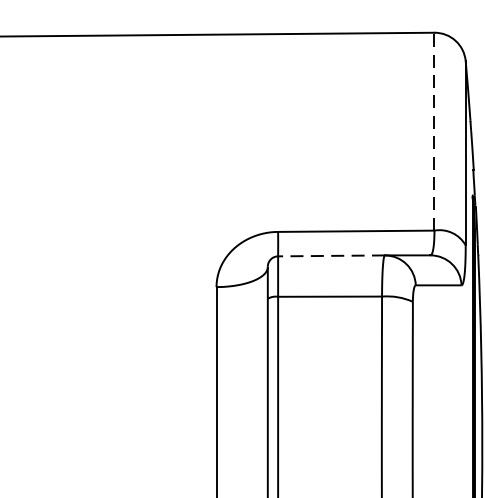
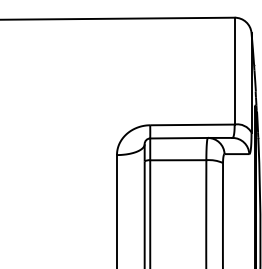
line: (434, 130) -> (234, 70), dashed -> solid
line: (332, 256) -> (179, 138), dashed -> solid

